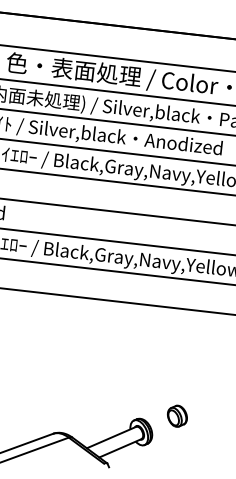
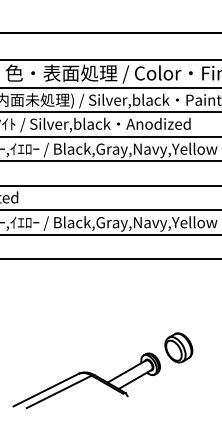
part: (177, 415) -> (178, 347), size x1.67

